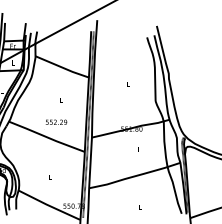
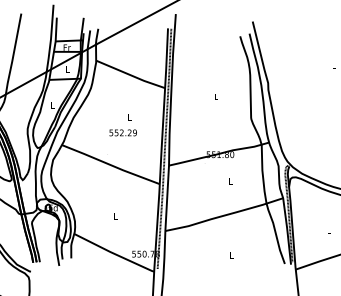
text: (55, 122) -> (122, 132), moved

